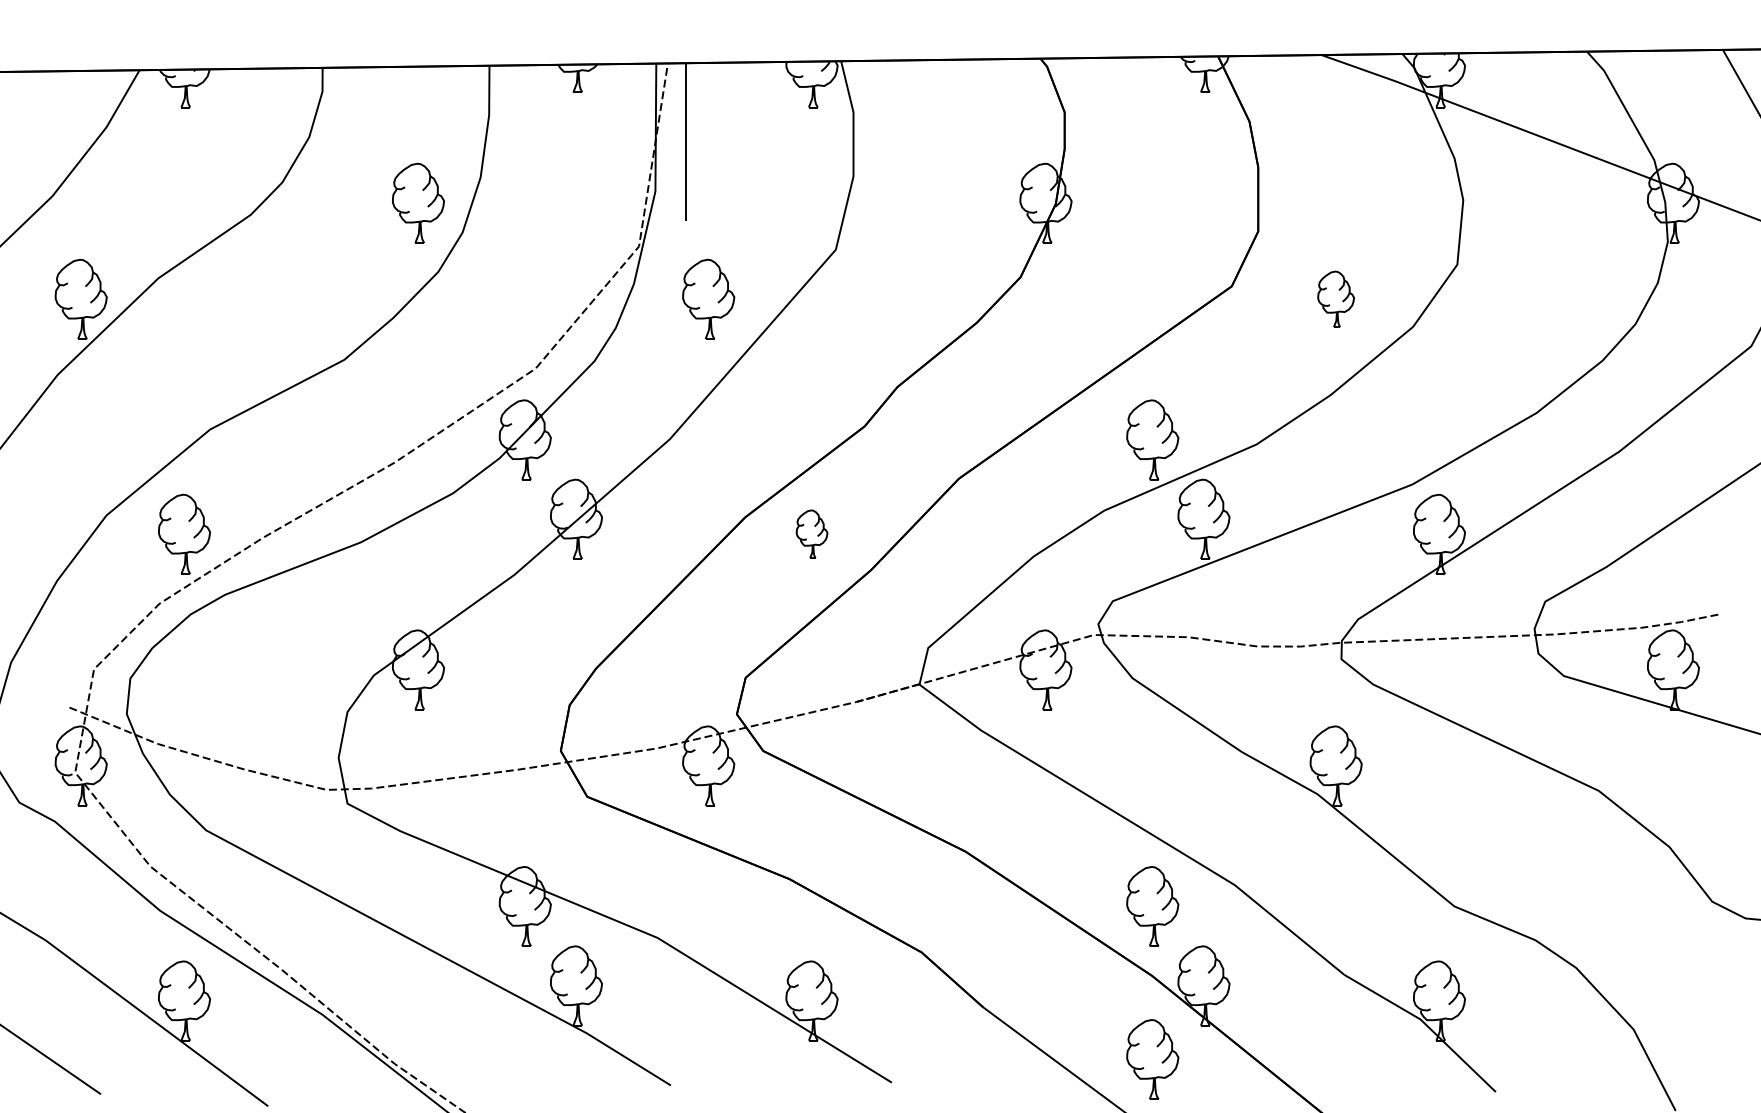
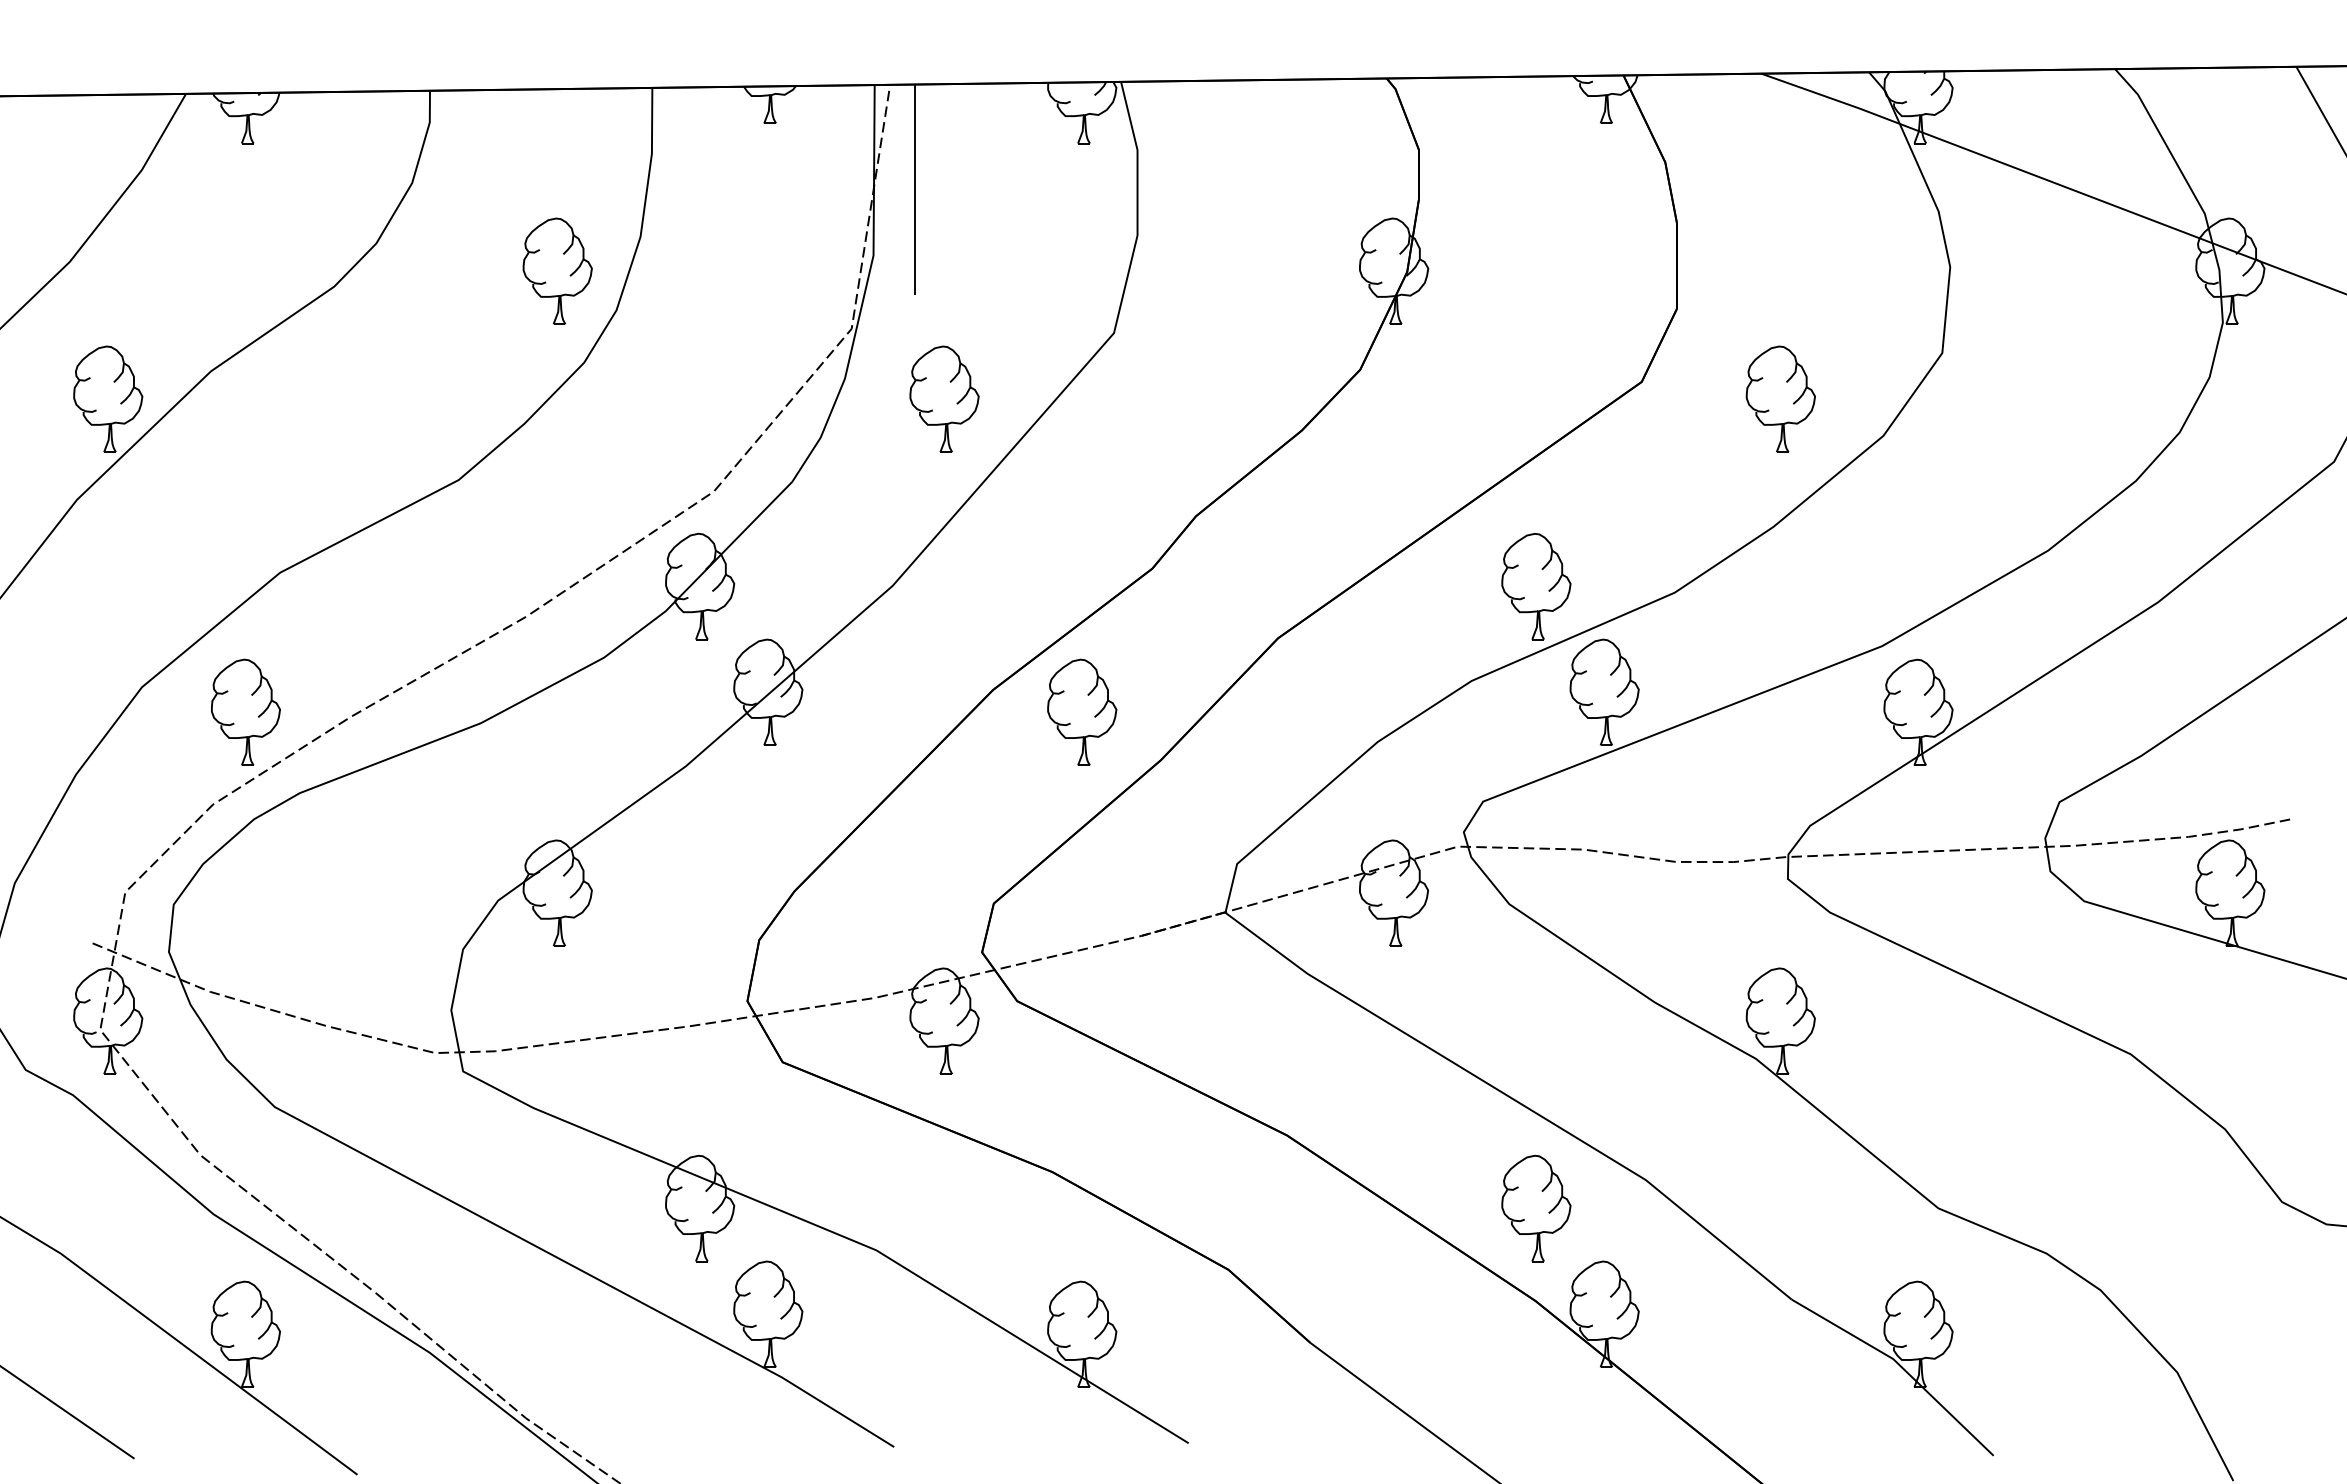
part: (1335, 298) -> (1780, 398), size x1.43
part: (812, 533) -> (1082, 711), size x1.67
part: (1152, 1059) -> (1536, 1412), removed

